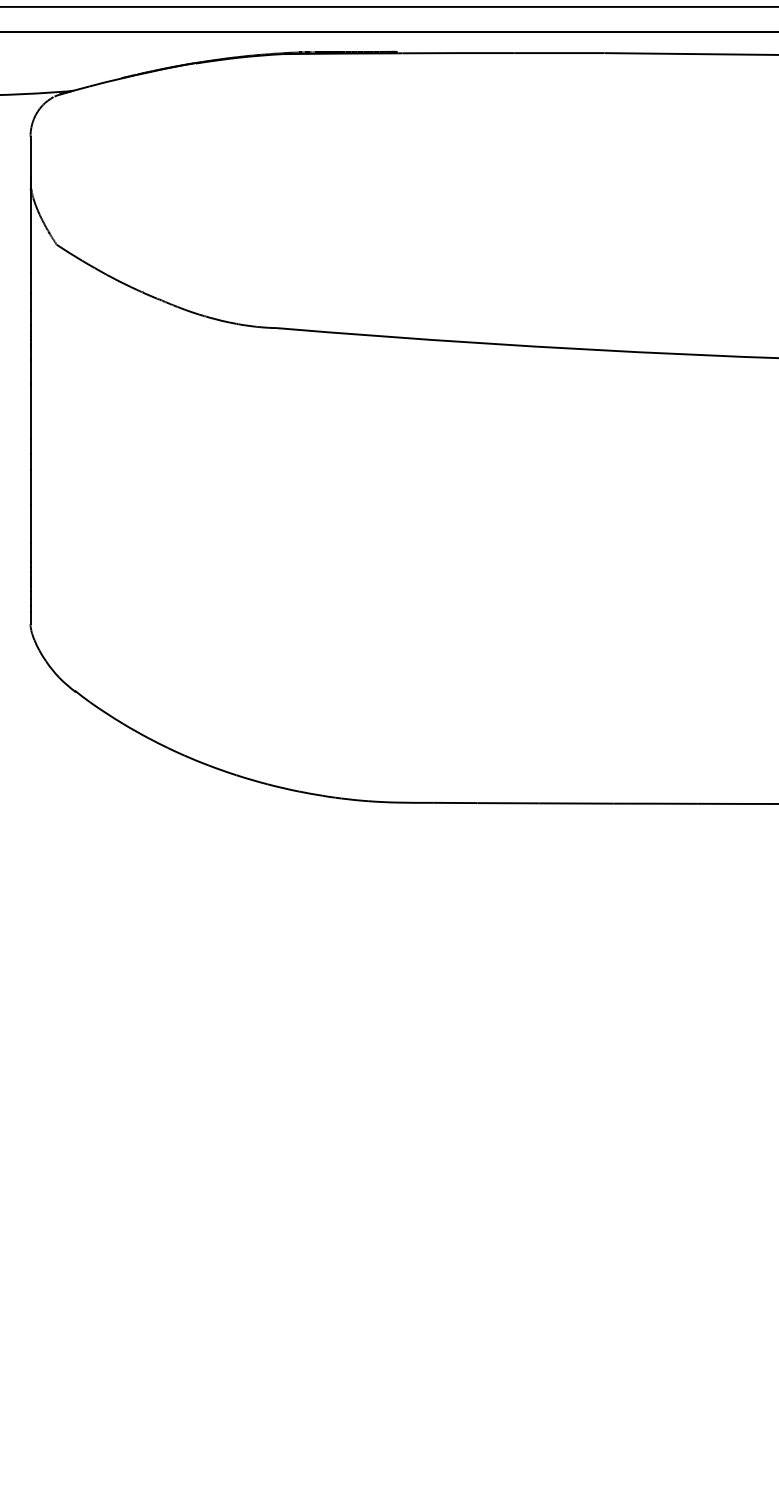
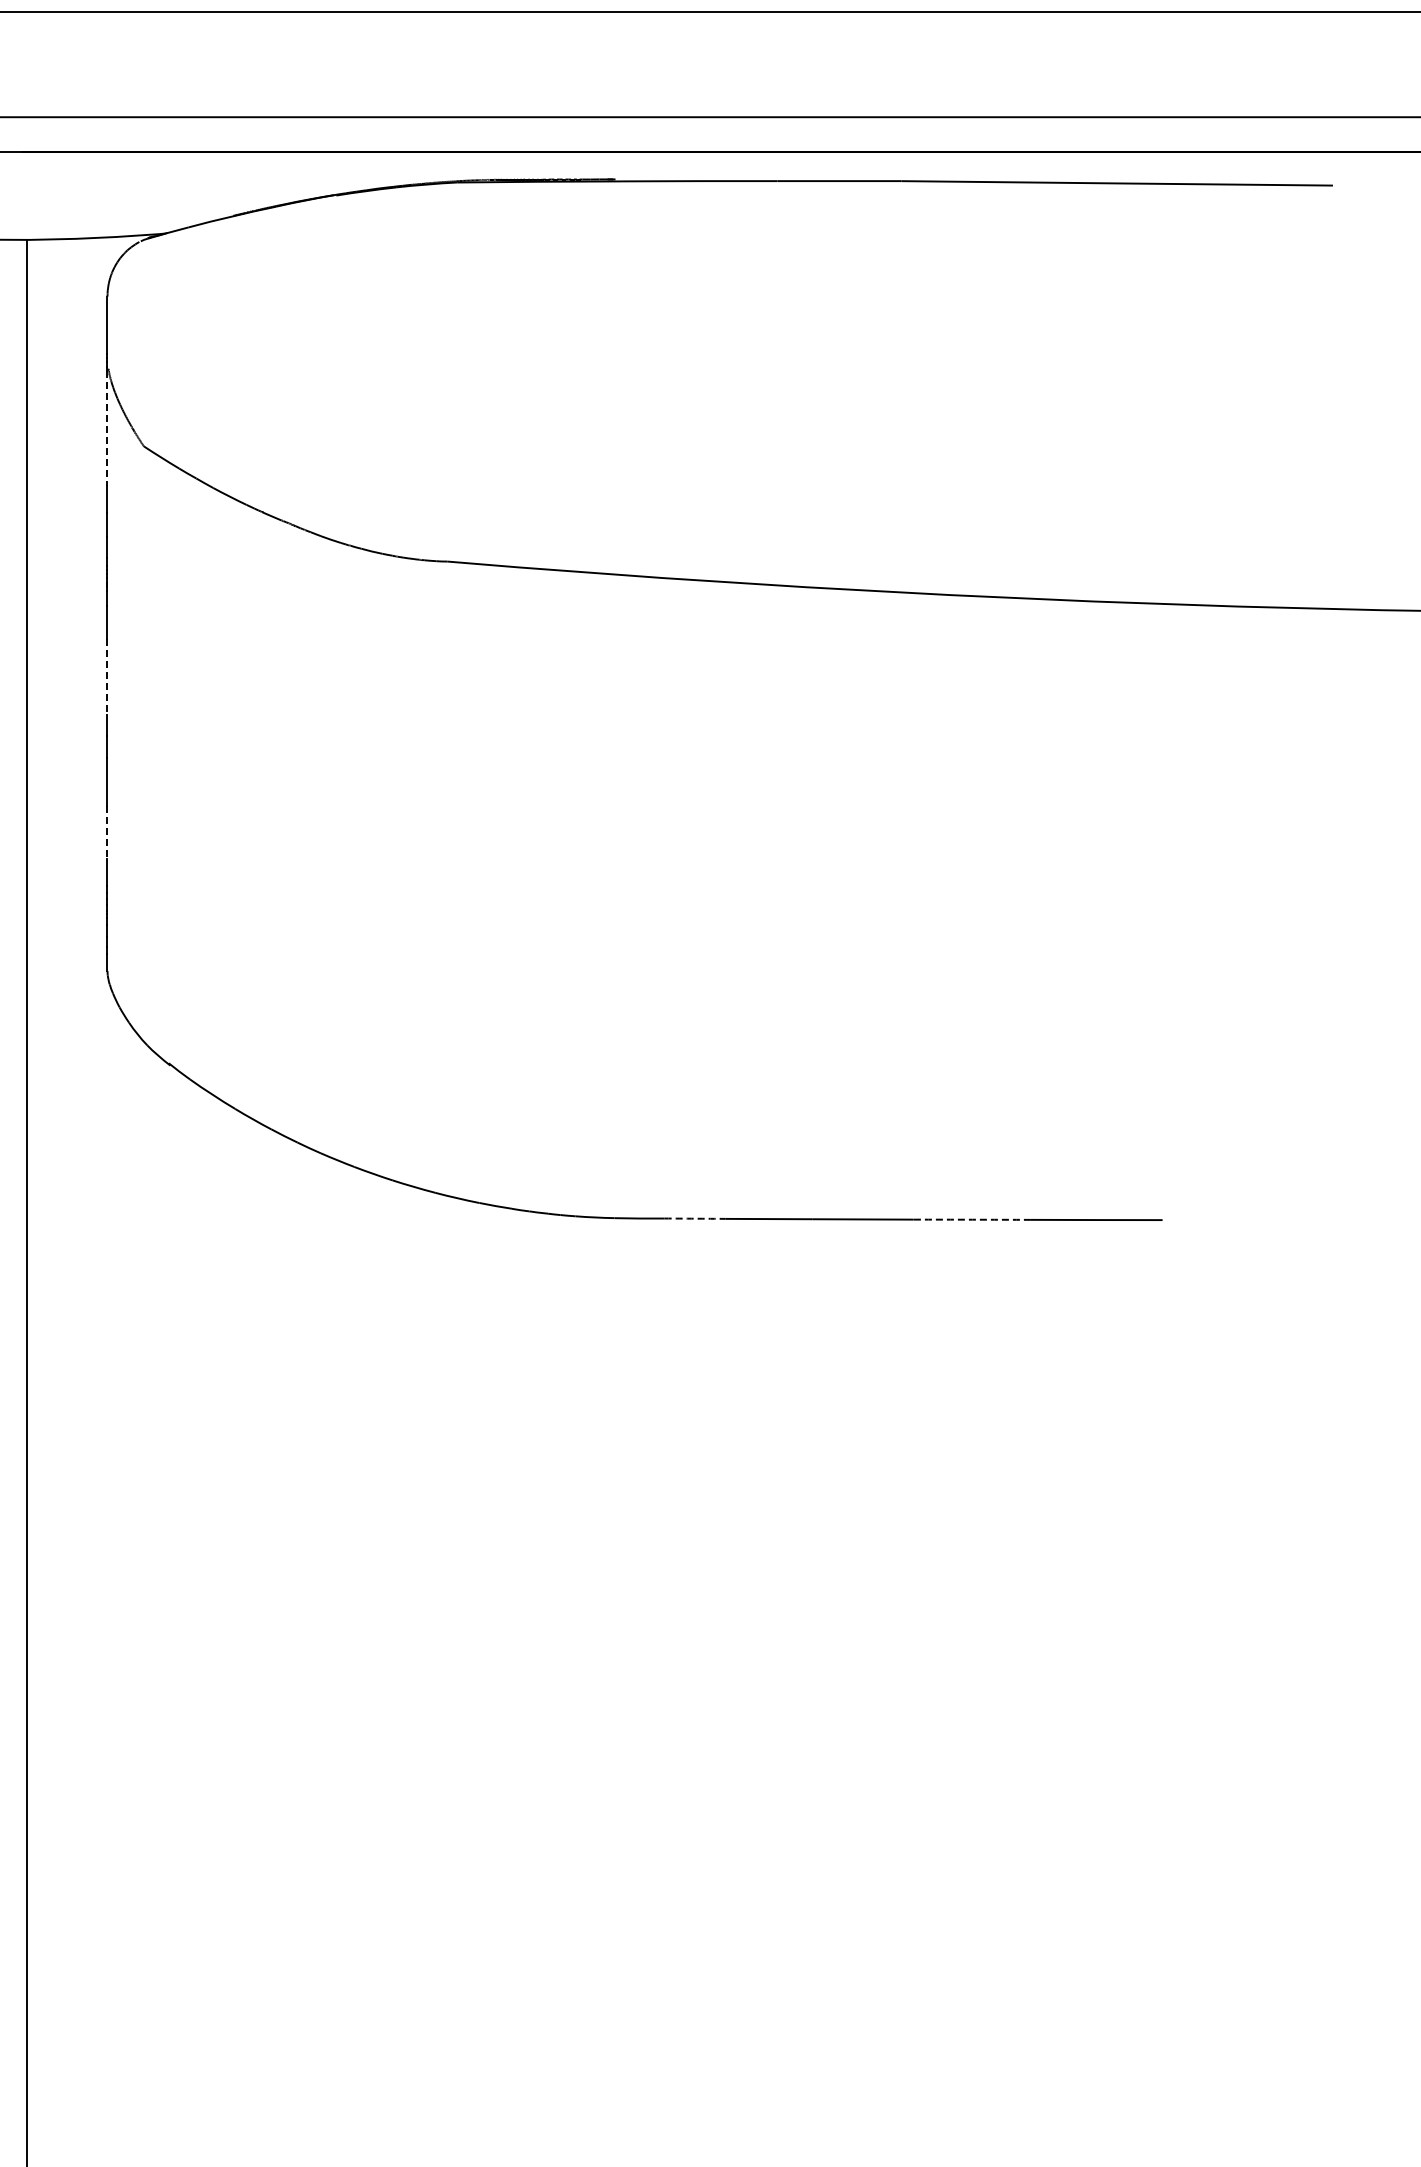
line: (30, 231) -> (107, 428), solid -> dashed
line: (30, 411) -> (107, 676), solid -> dashed
line: (30, 524) -> (107, 833), solid -> dashed
arc: (455, 802) -> (695, 1218), solid -> dashed
arc: (655, 803) -> (972, 1219), solid -> dashed

